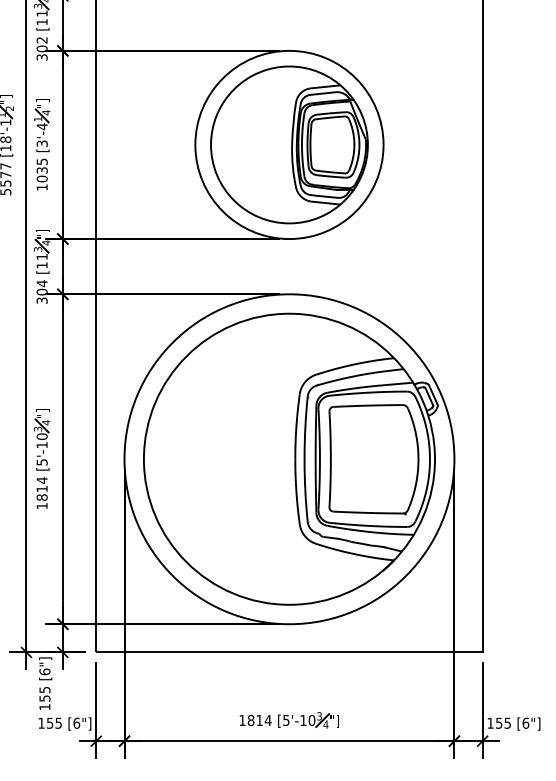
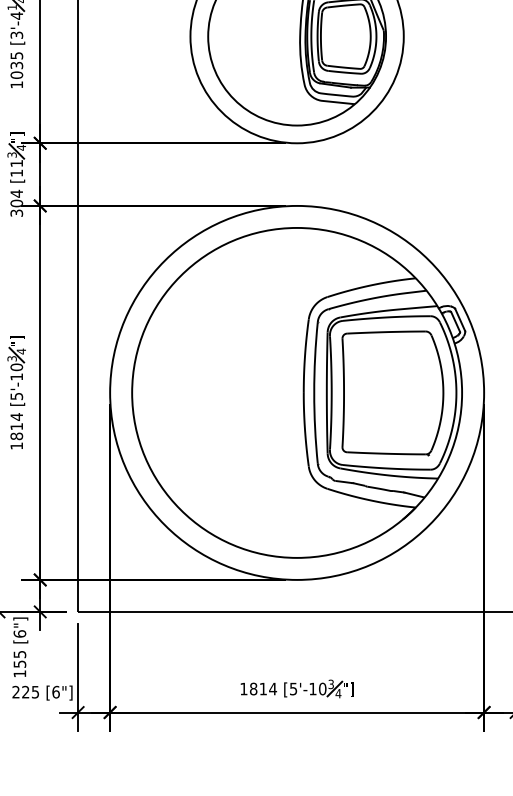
text: (45, 722) -> (20, 691), 155 -> 225

